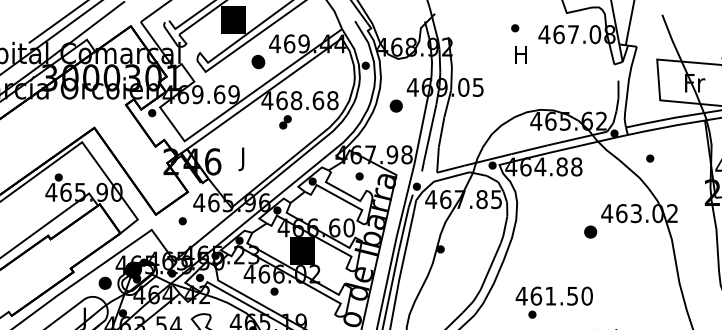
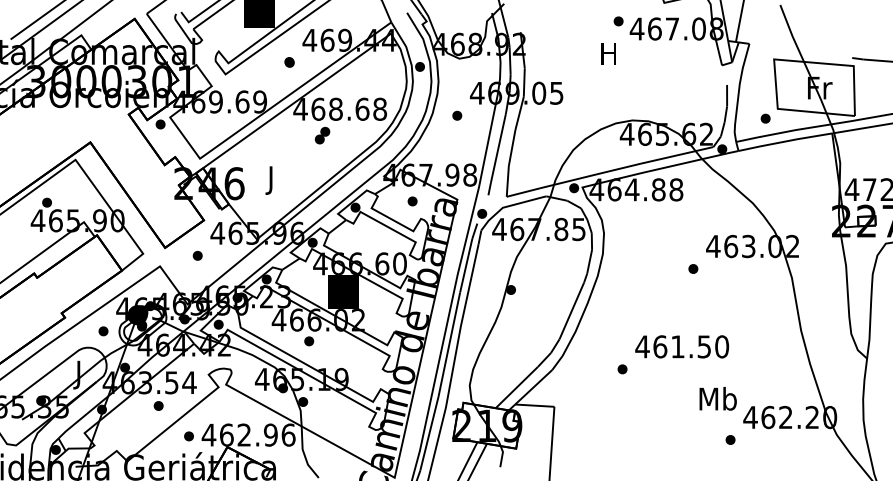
part: (515, 28) -> (618, 21), moved
part: (258, 62) -> (289, 62), size x0.62
part: (396, 105) -> (457, 115), size x0.62
part: (650, 158) -> (765, 118), moved
part: (590, 231) -> (693, 268), size x0.62
part: (105, 283) -> (103, 331), size x0.62
text: (554, 295) -> (682, 346), moved

